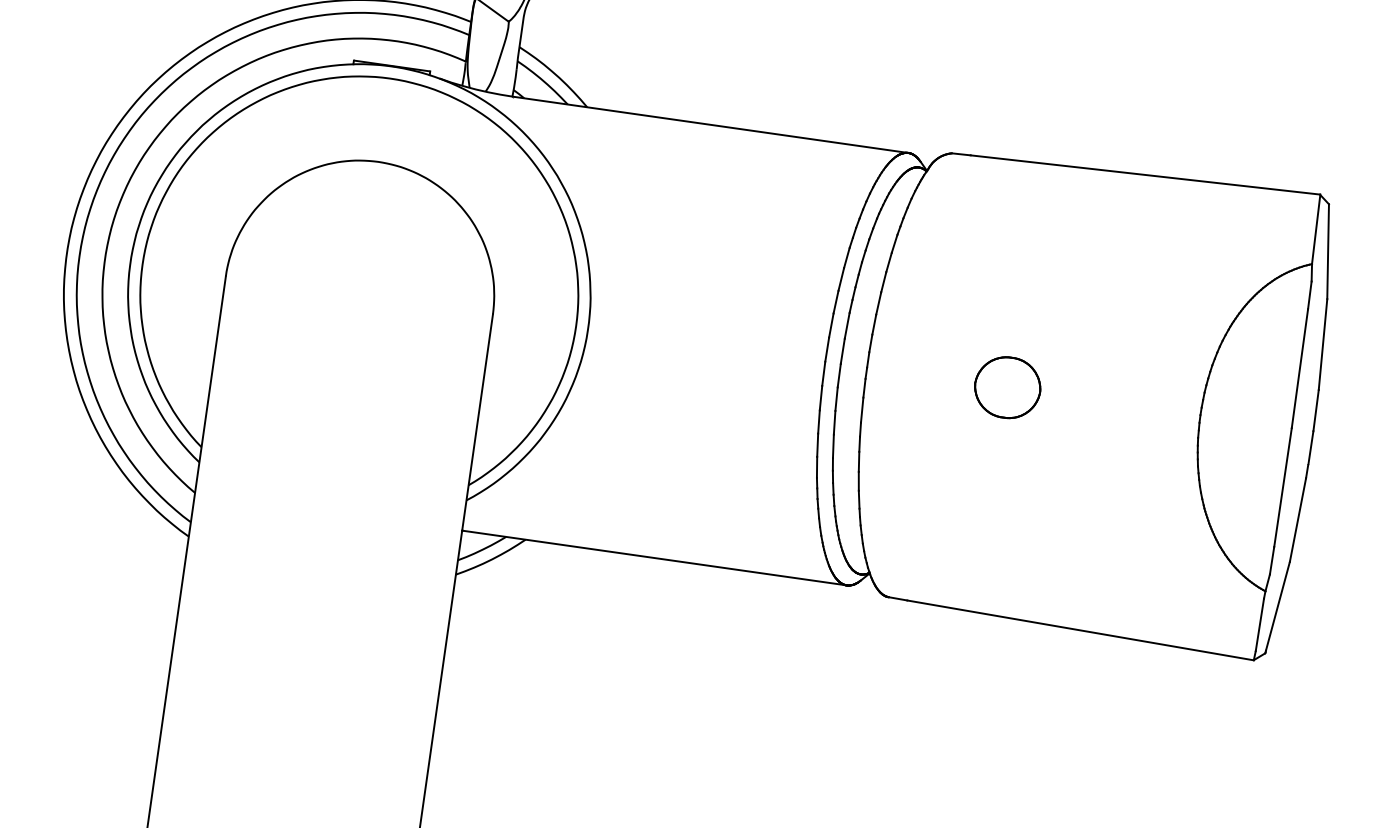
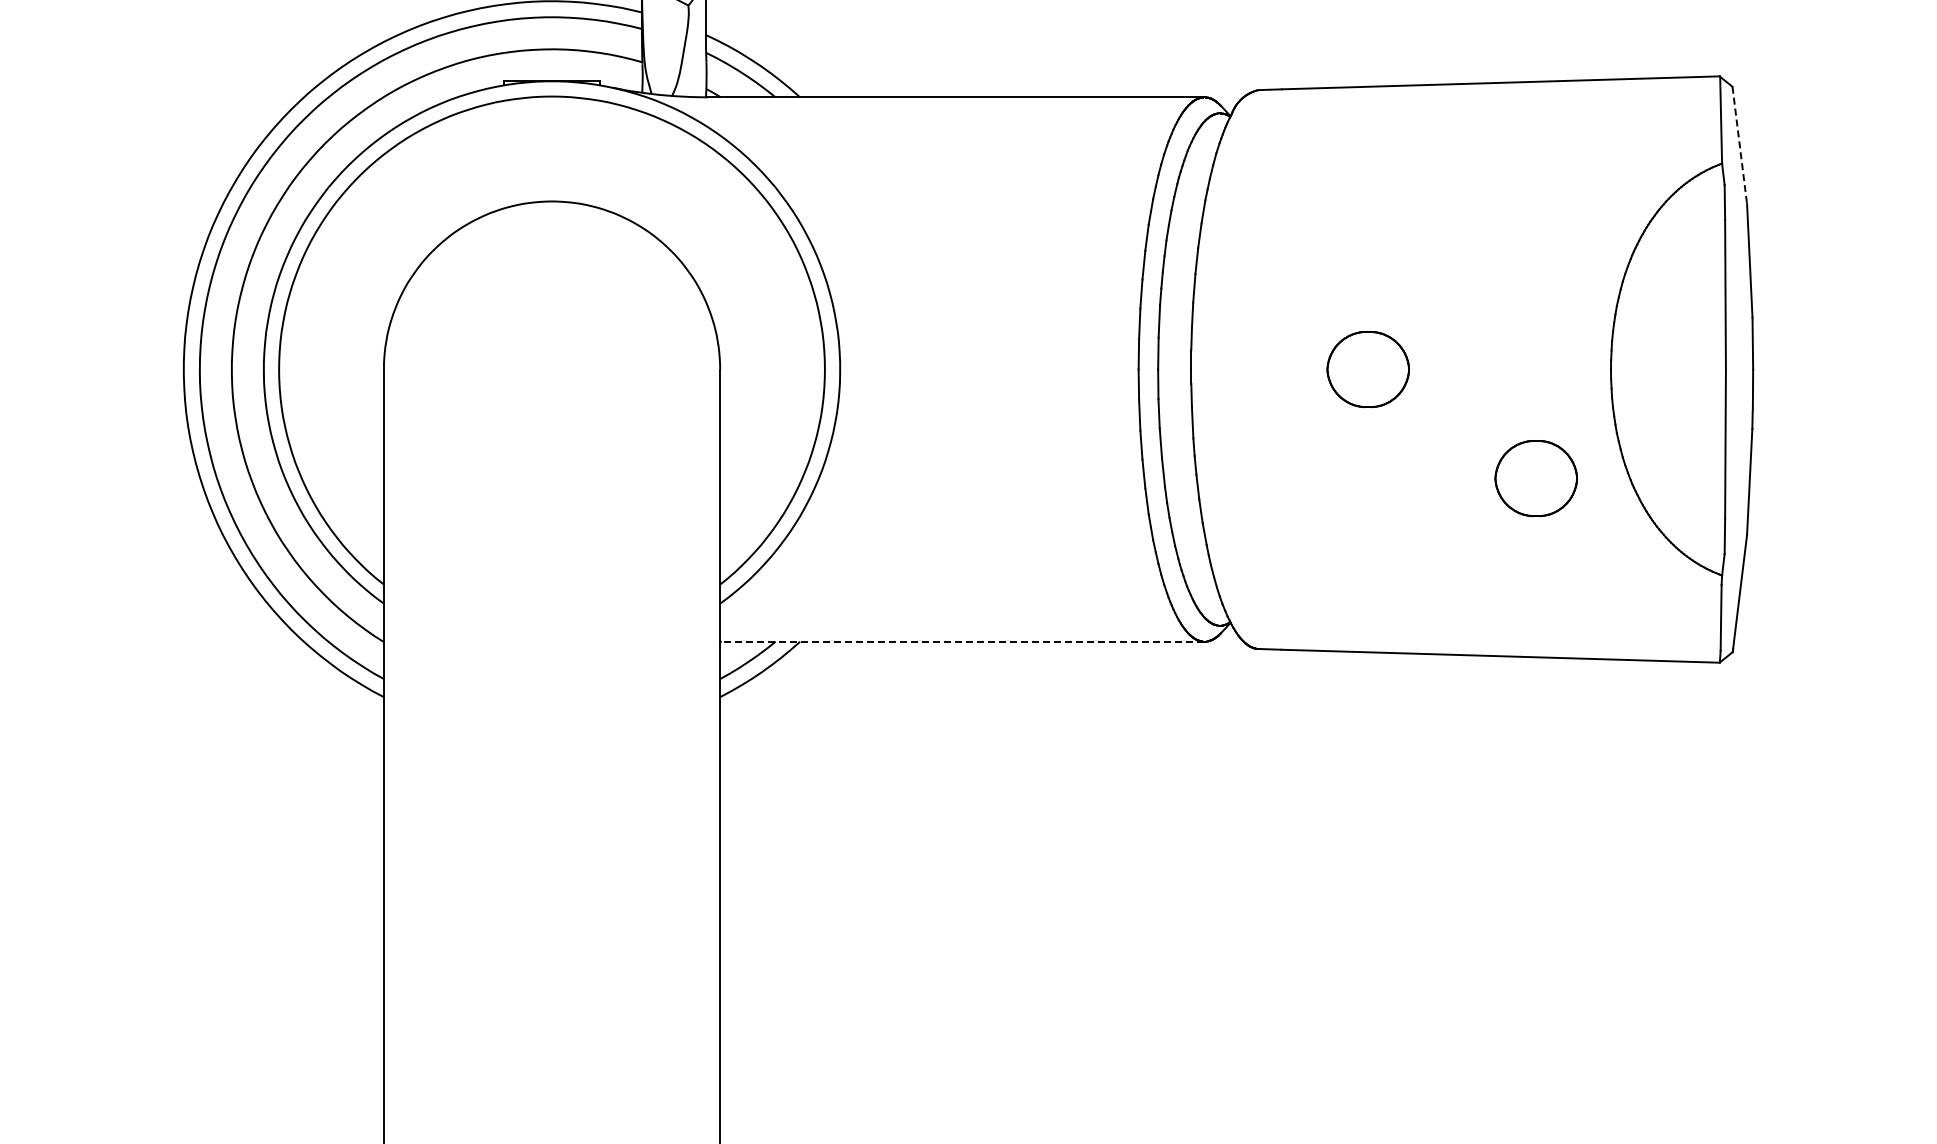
line: (1327, 251) -> (1739, 145), solid -> dashed
part: (1128, 493) -> (1535, 478), added
line: (653, 557) -> (961, 641), solid -> dashed

